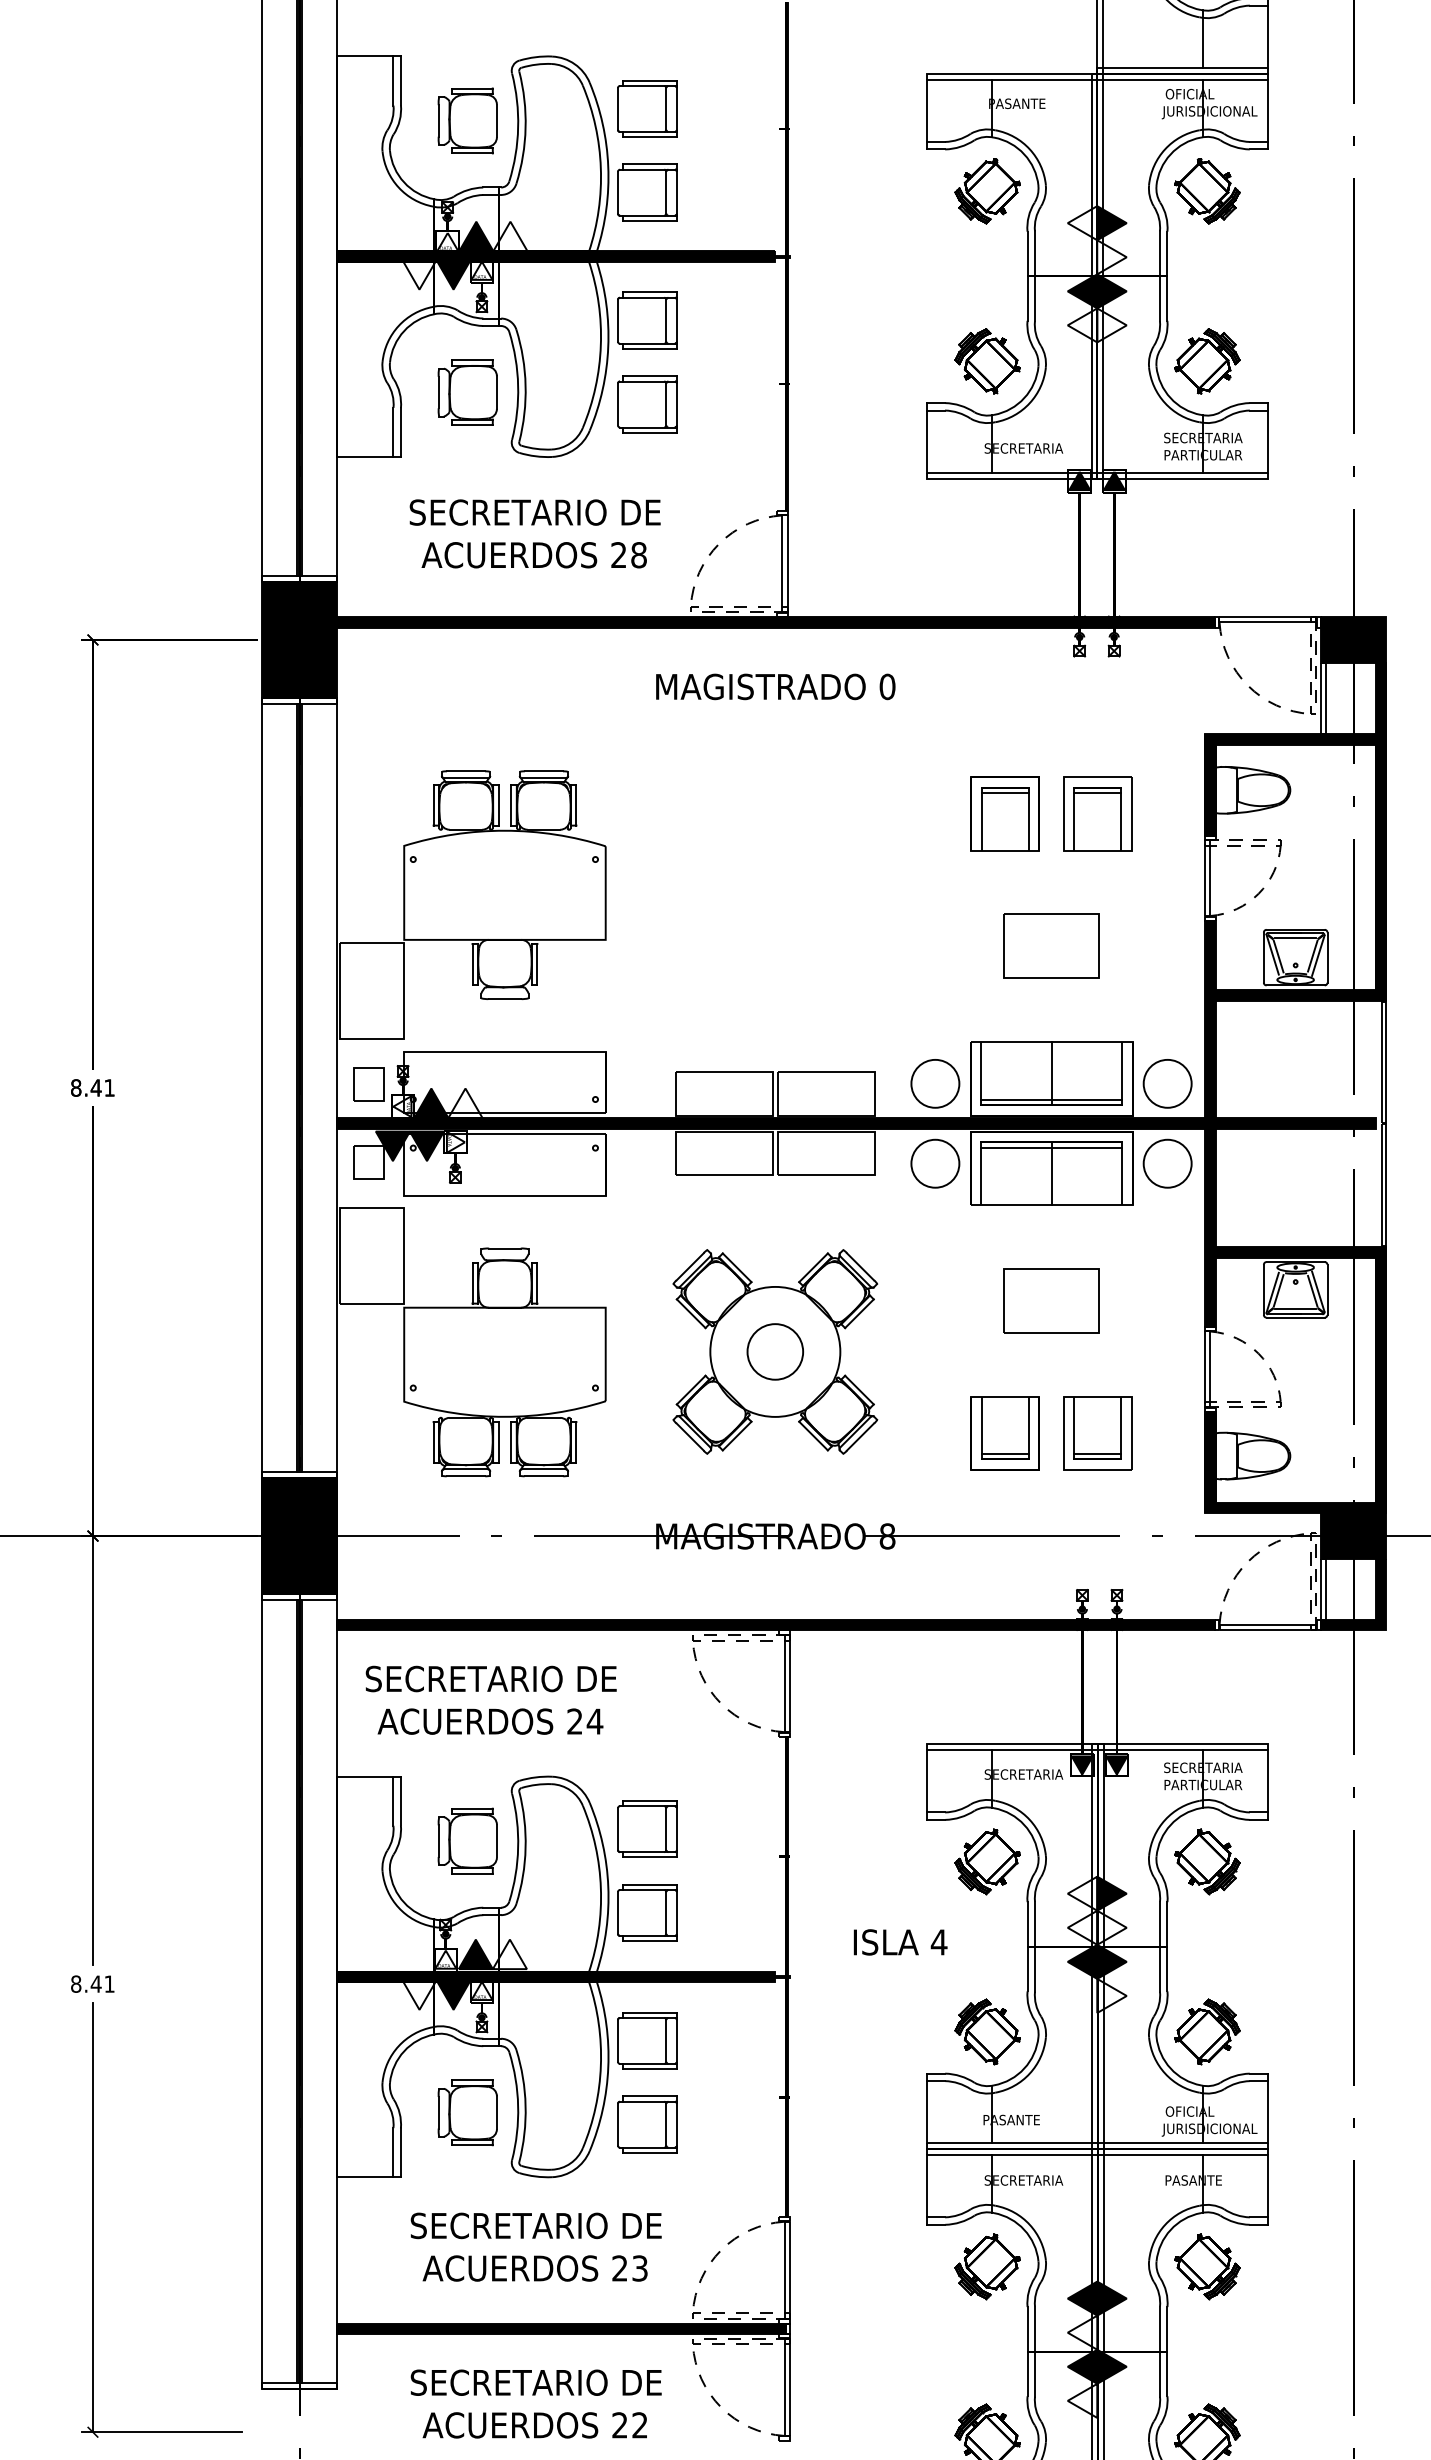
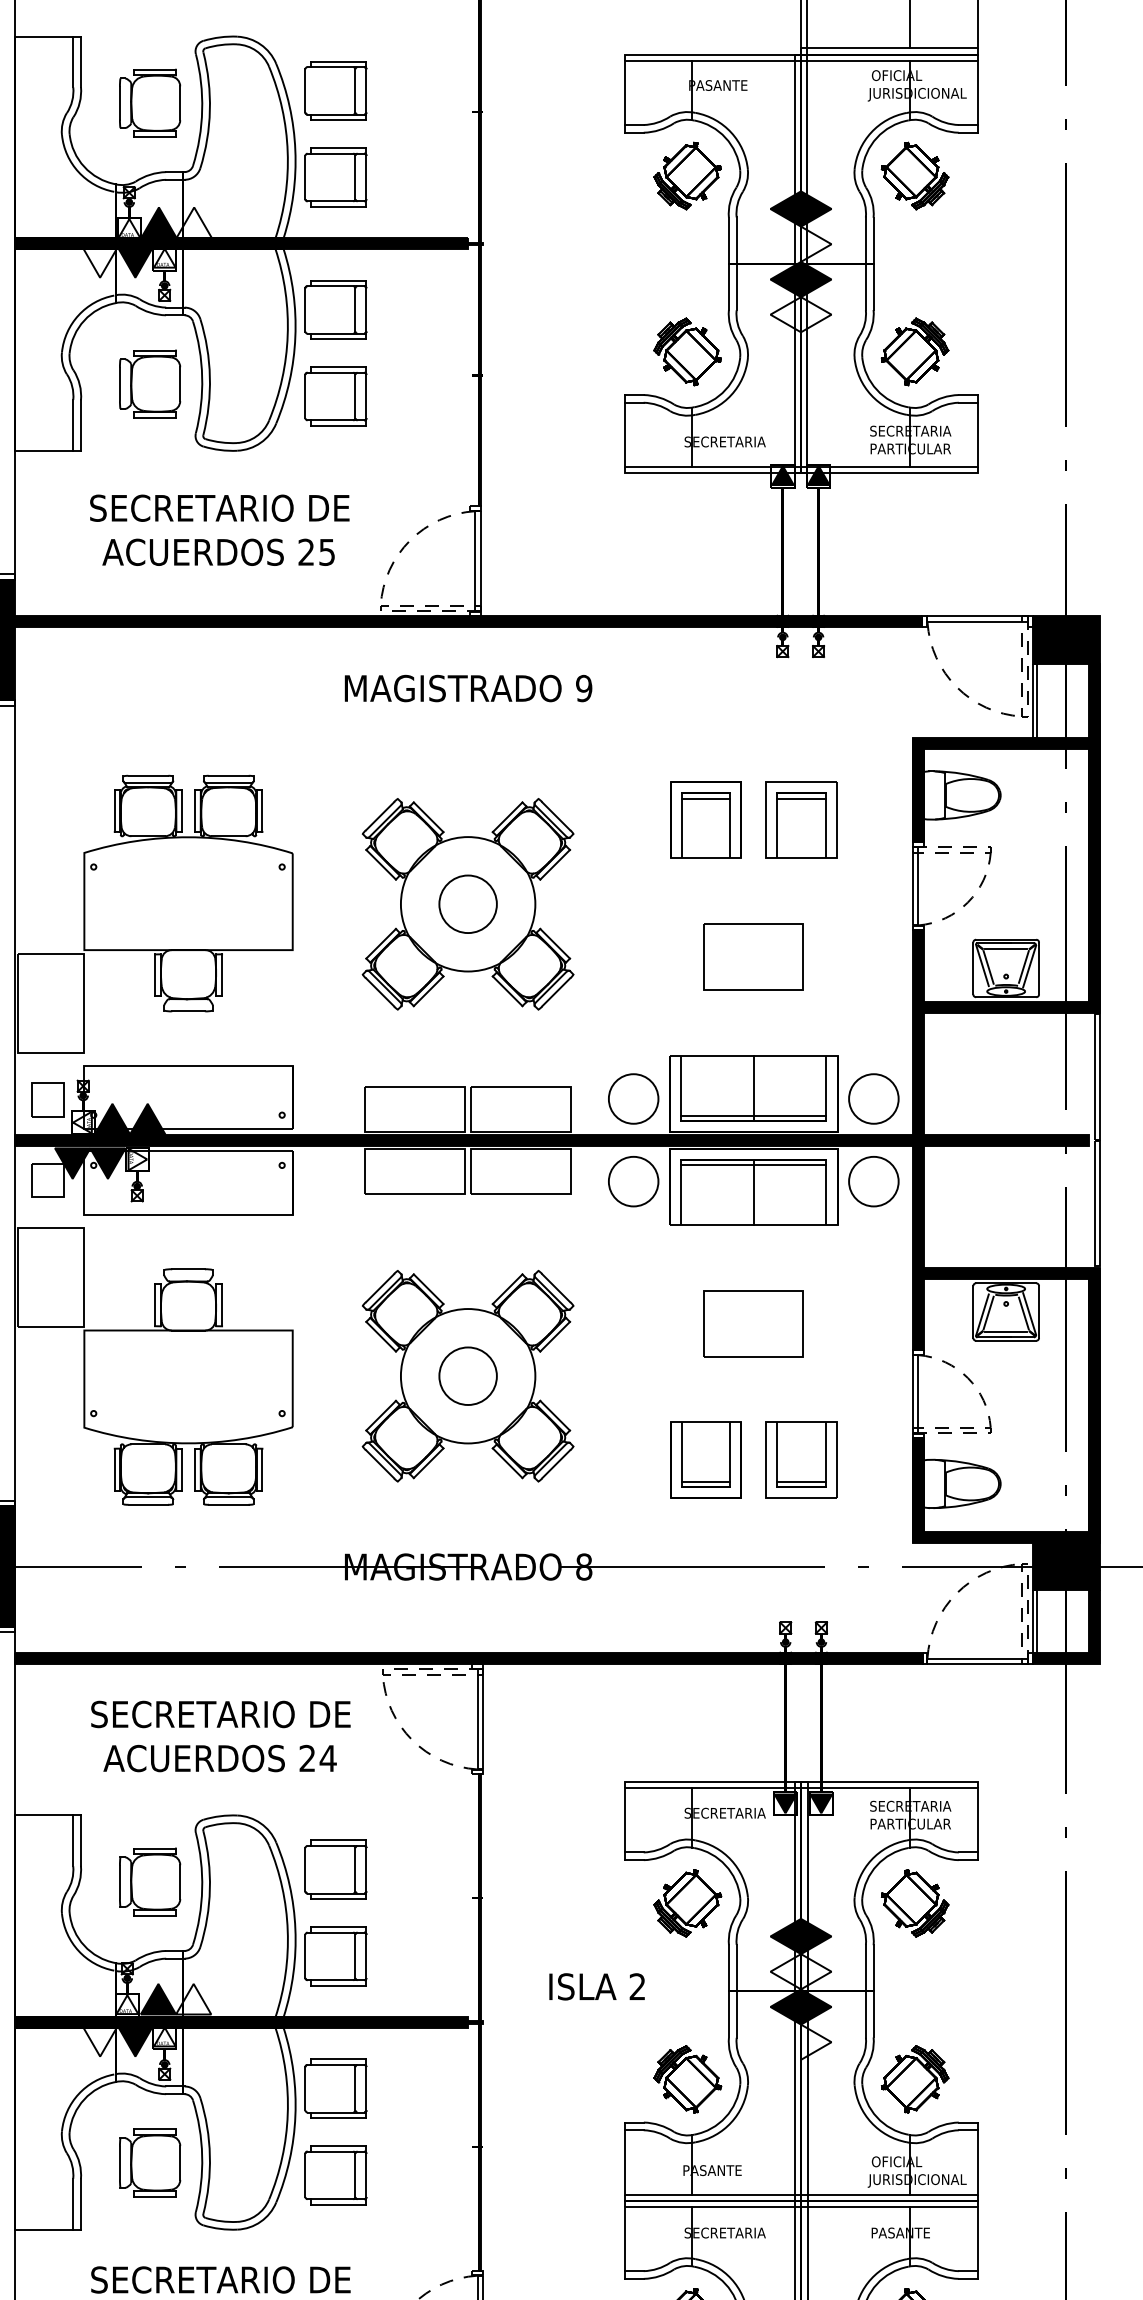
fill: (1082, 223) -> (785, 209), added
text: (638, 555) -> (326, 552), 28 -> 25
text: (887, 687) -> (584, 689), 0 -> 9
part: (775, 895) -> (468, 904), added
fill: (465, 1103) -> (147, 1119), added
text: (490, 1699) -> (220, 1735), moved
fill: (1082, 1893) -> (785, 1936), added
text: (938, 1942) -> (636, 1986), 4 -> 2

